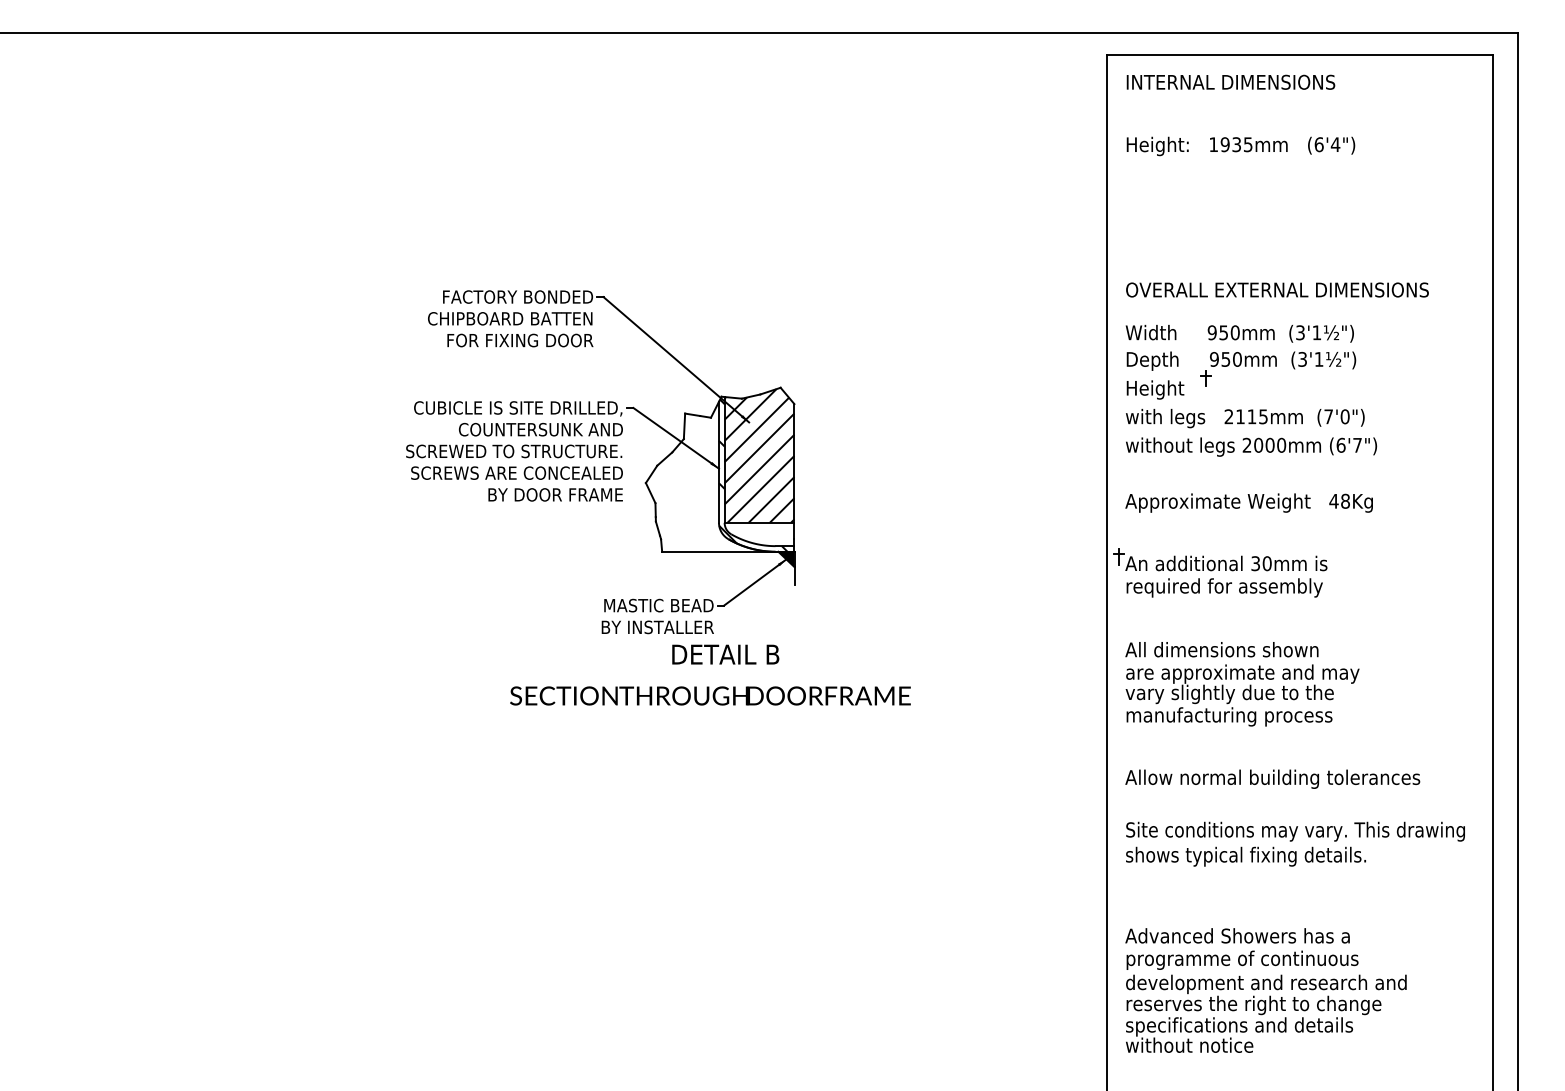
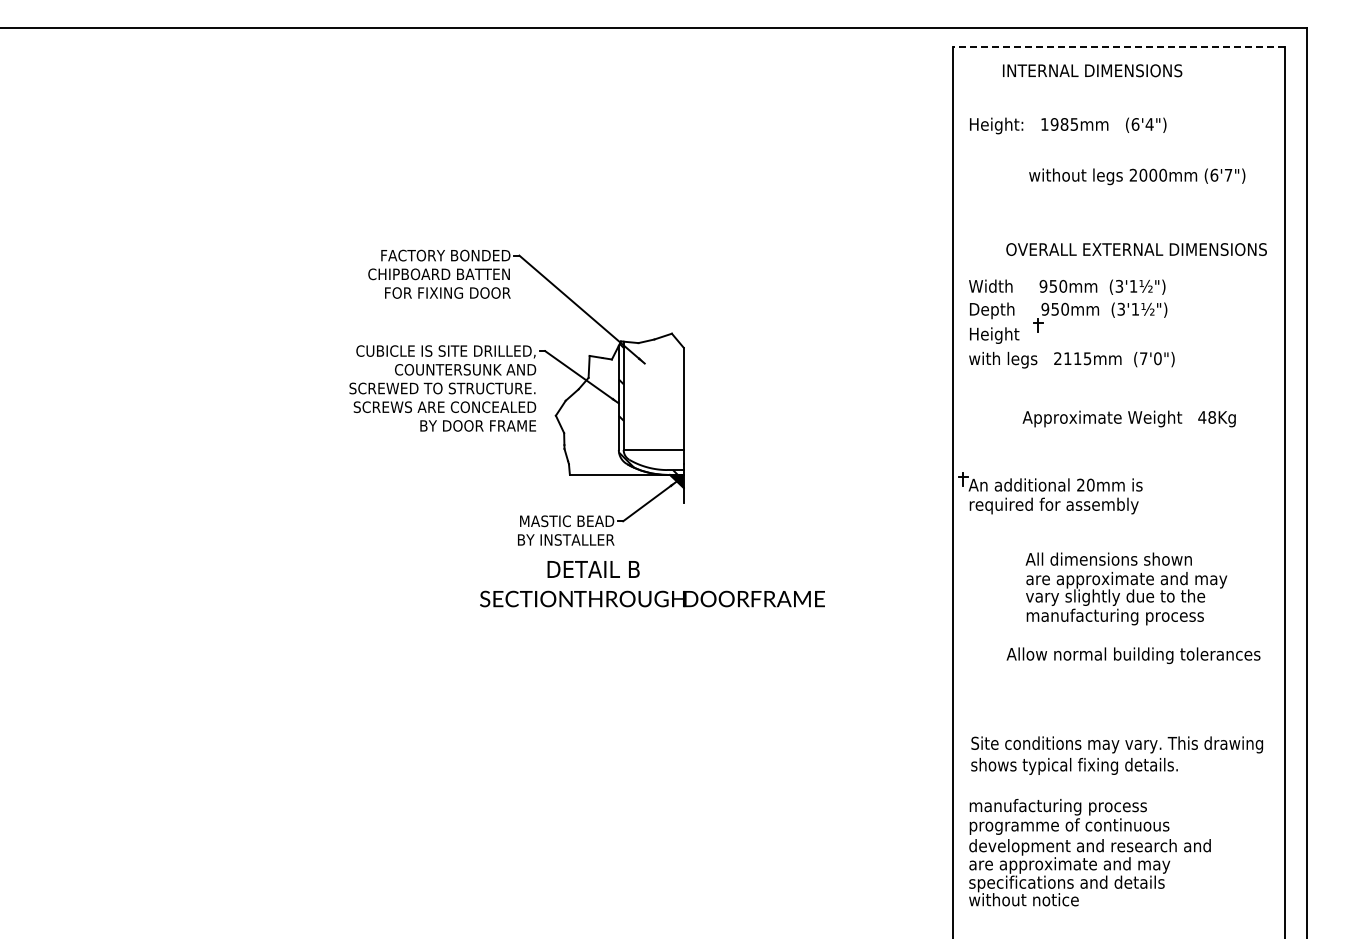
line: (1299, 54) -> (1118, 46), solid -> dashed
text: (1230, 82) -> (1092, 70), moved
text: (1236, 144) -> (1064, 124), 1935mm -> 1985mm
text: (1277, 289) -> (1136, 249), moved
text: (1251, 446) -> (1137, 176), moved
hatch: (759, 456) -> (653, 392), removed
text: (1248, 502) -> (1128, 418), moved
text: (1255, 564) -> (1080, 485), 30mm -> 20mm
text: (725, 654) -> (593, 569), moved
text: (1242, 683) -> (1126, 588), moved
text: (710, 695) -> (652, 598), moved
text: (1272, 778) -> (1133, 655), moved
text: (1294, 844) -> (1116, 755), moved
text: (1236, 936) -> (1064, 806), Advanced Showers has a -> manufacturing process
text: (1254, 1005) -> (1079, 865), reserves the right to change -> are approximate and may

